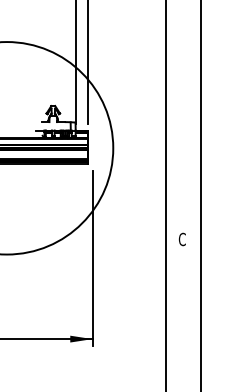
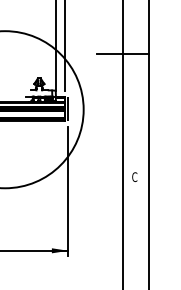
line: (166, 73) -> (123, 54), added
line: (92, 147) -> (68, 109), added

